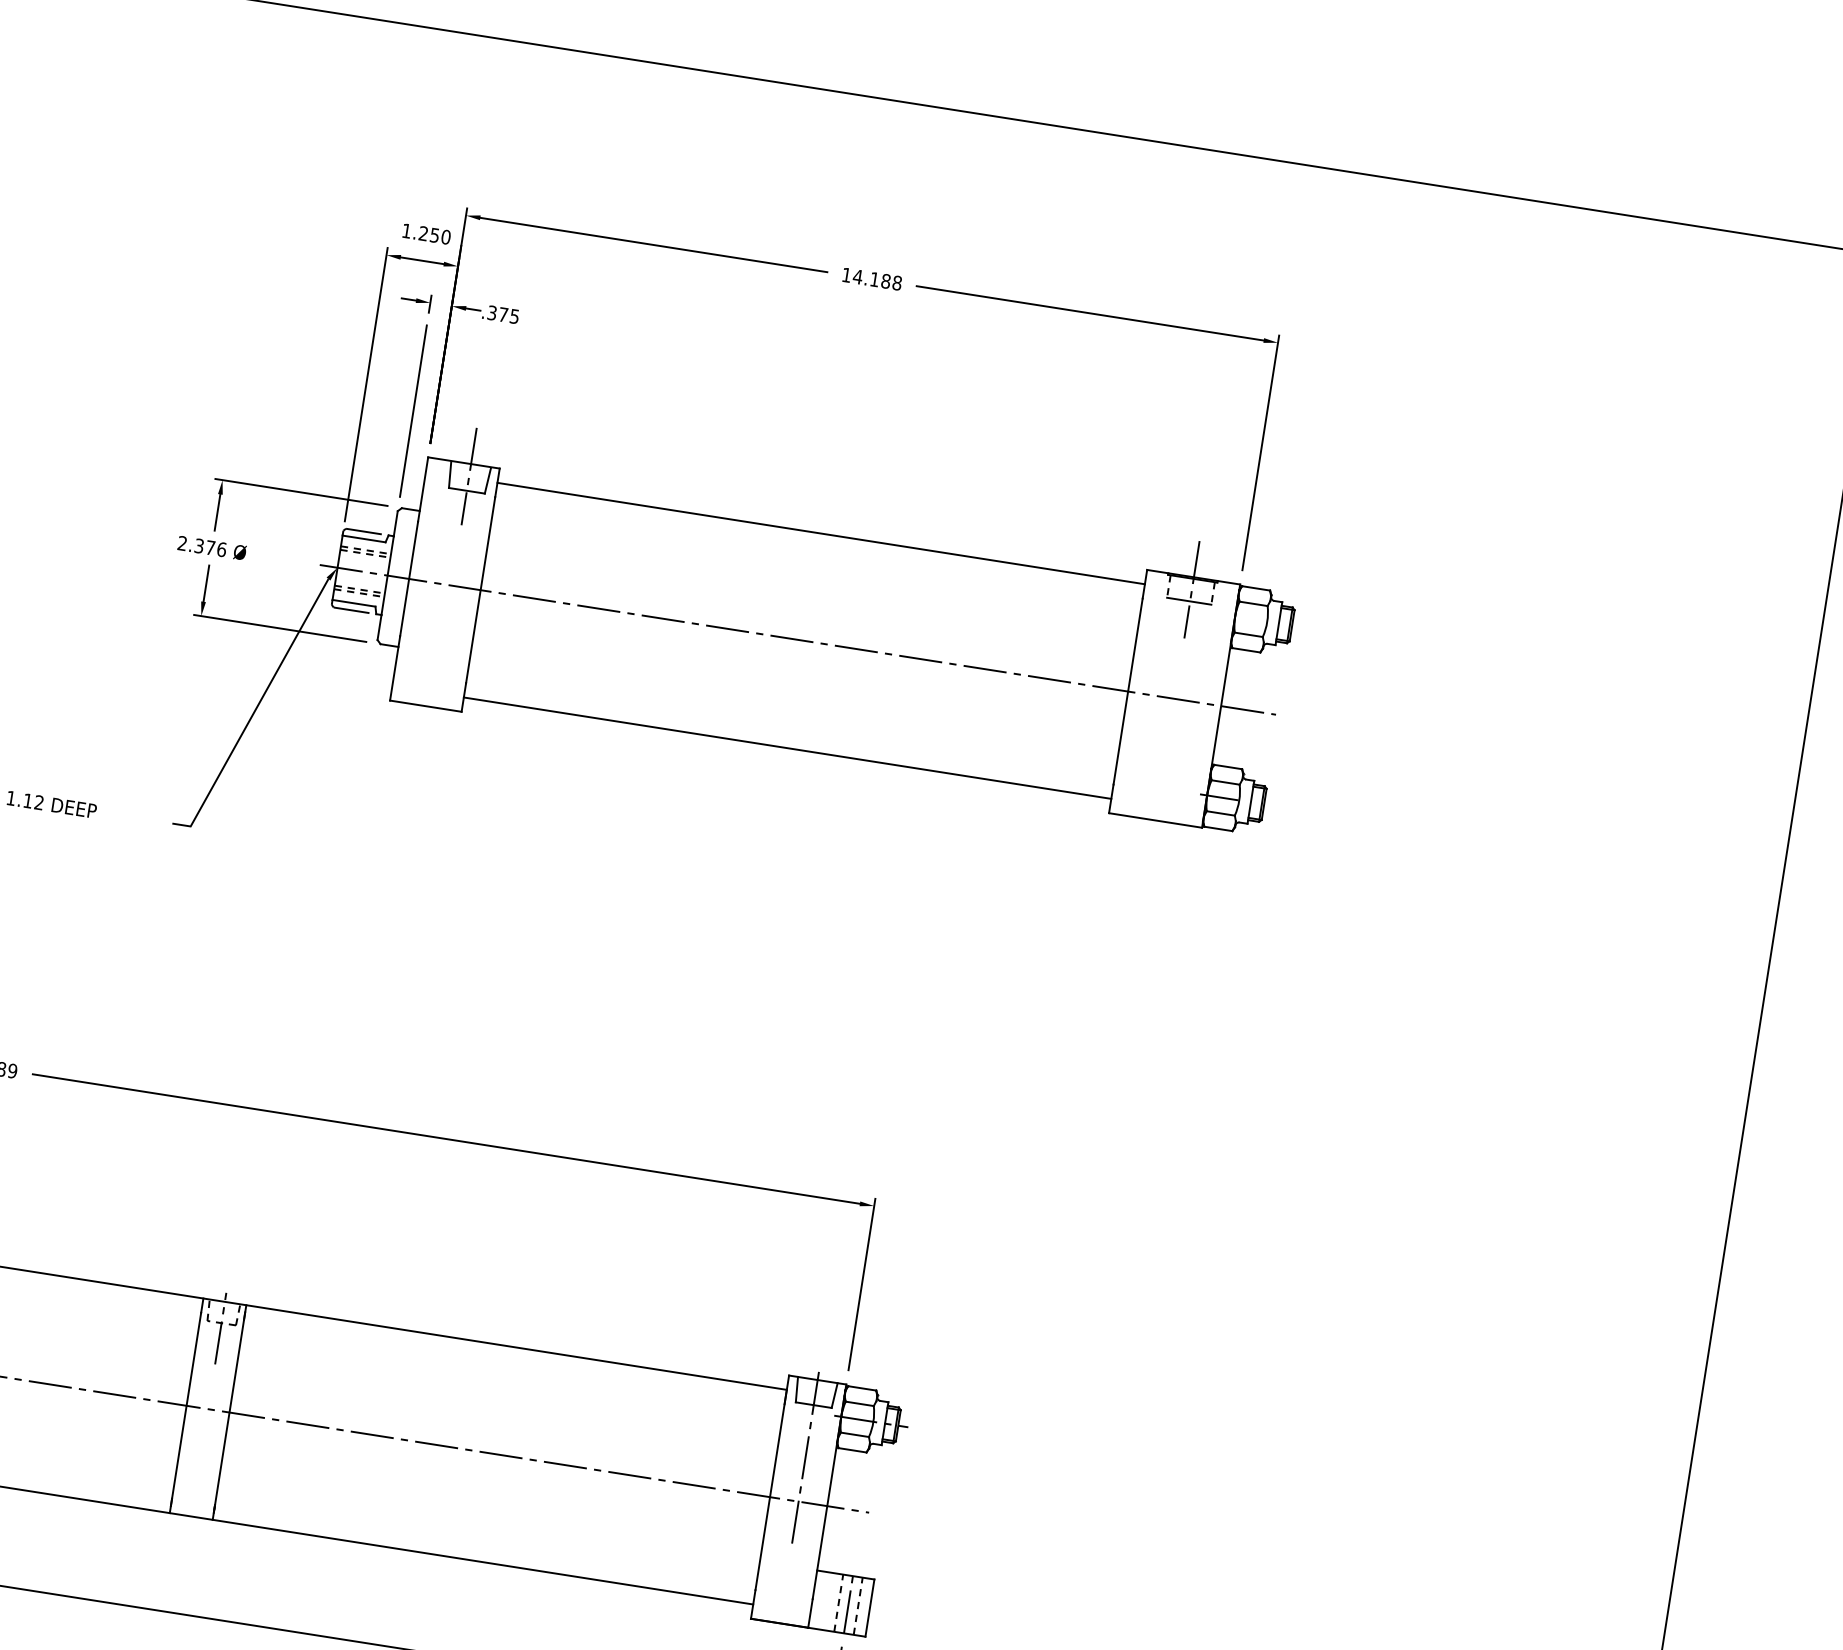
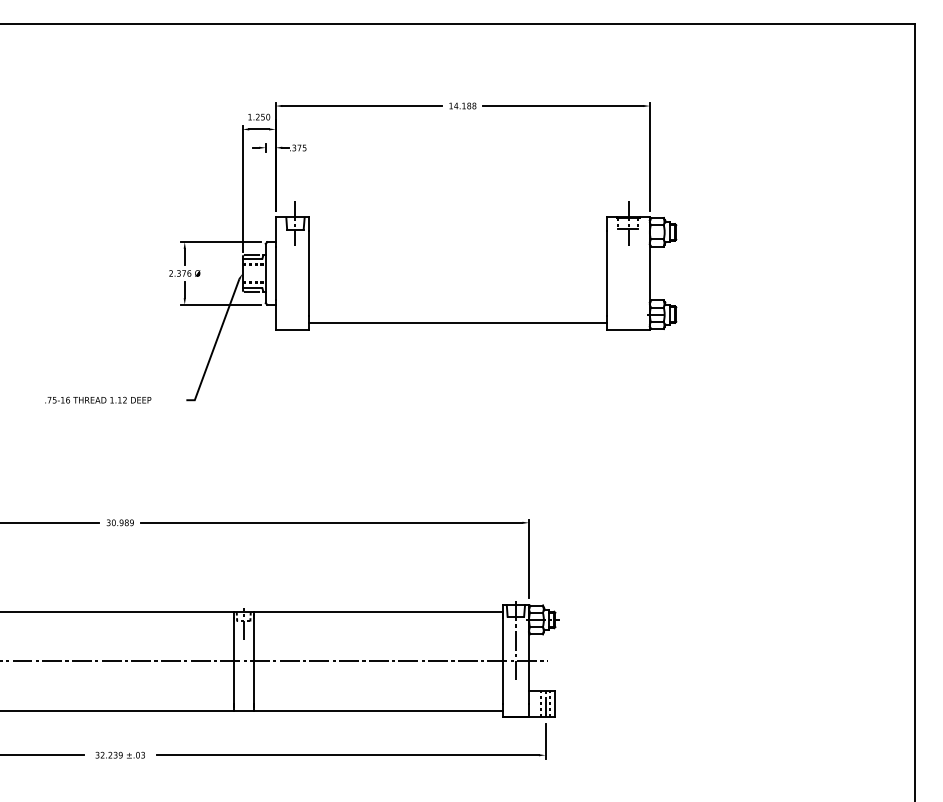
line: (412, 410) -> (265, 197), removed
line: (820, 534) -> (457, 224), removed
line: (797, 639) -> (454, 273), removed

